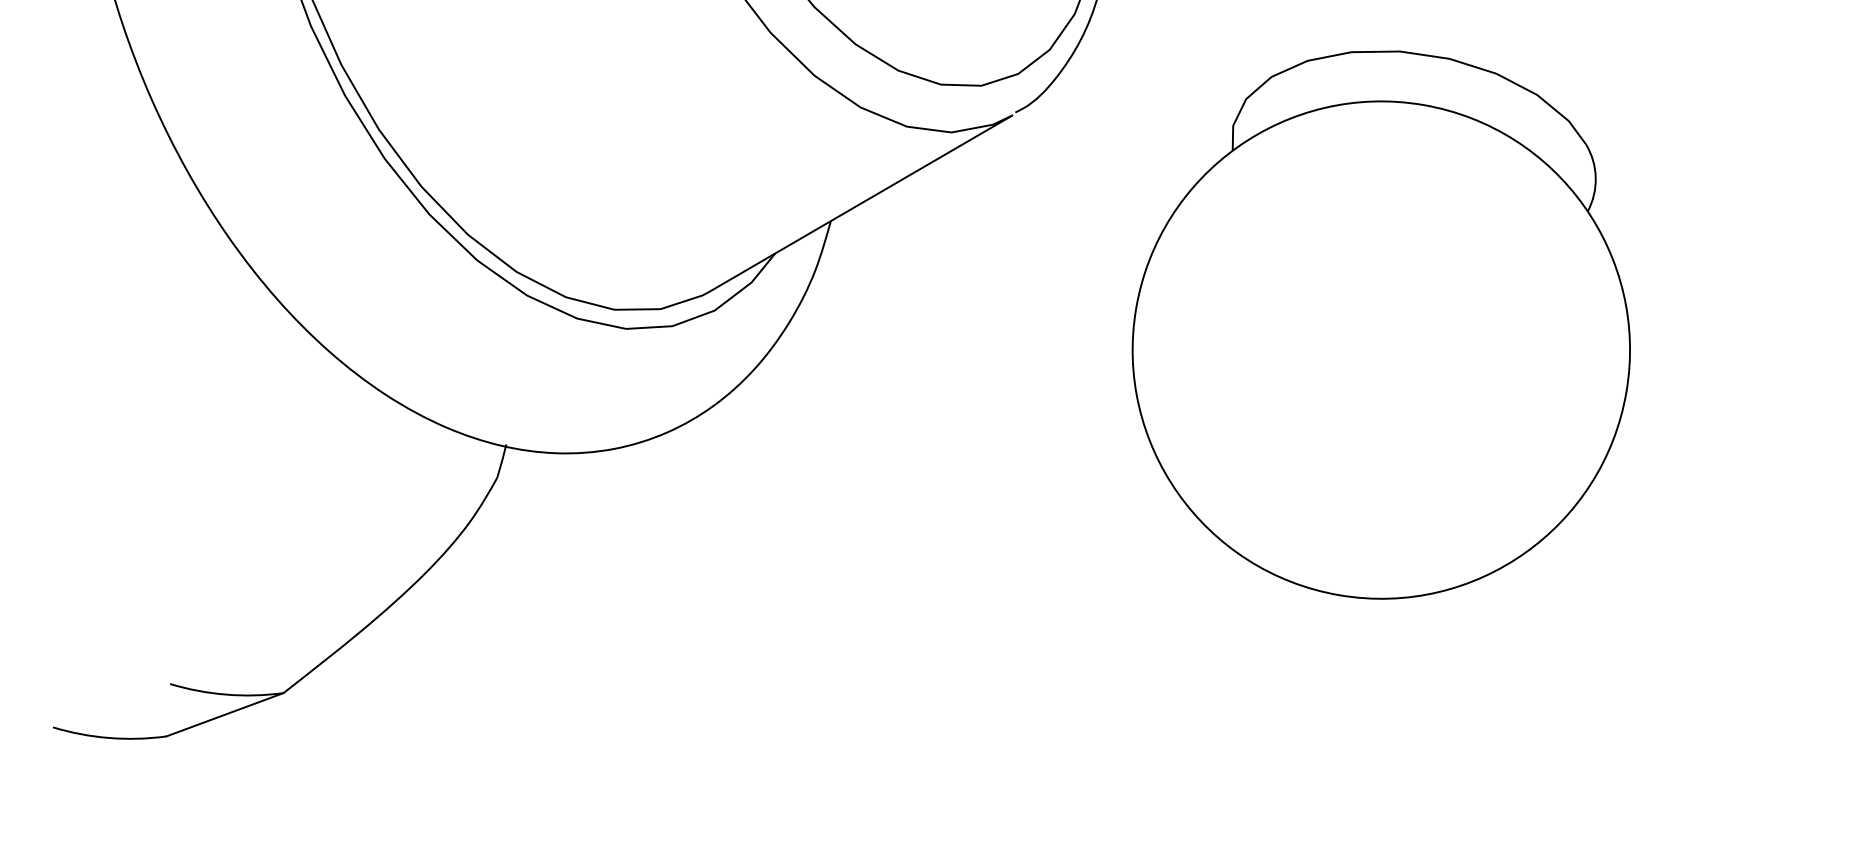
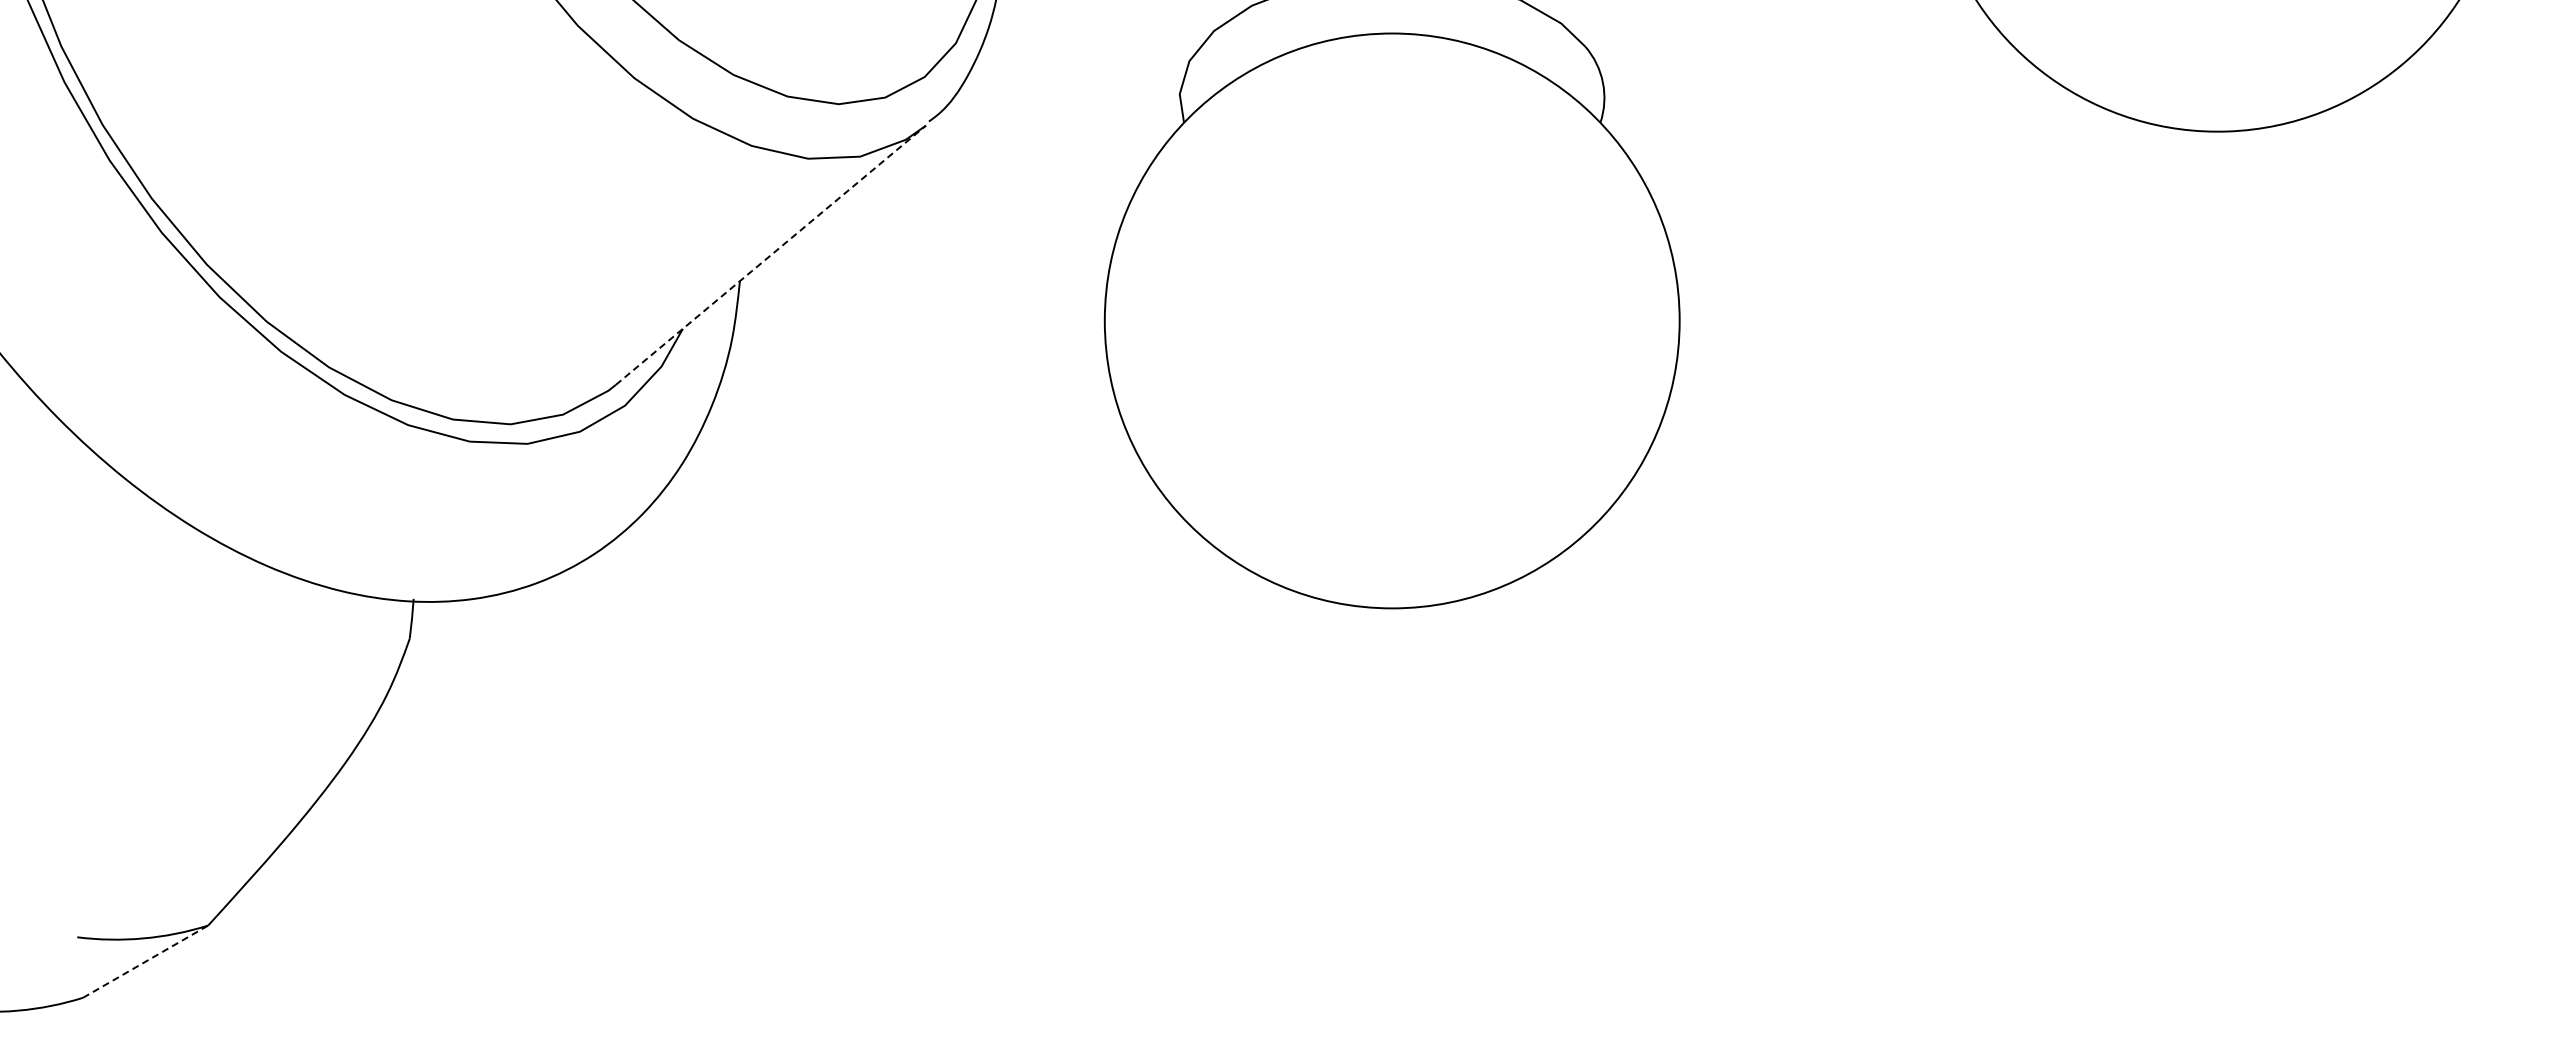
line: (861, 202) -> (771, 254), solid -> dashed
line: (225, 714) -> (146, 961), solid -> dashed

